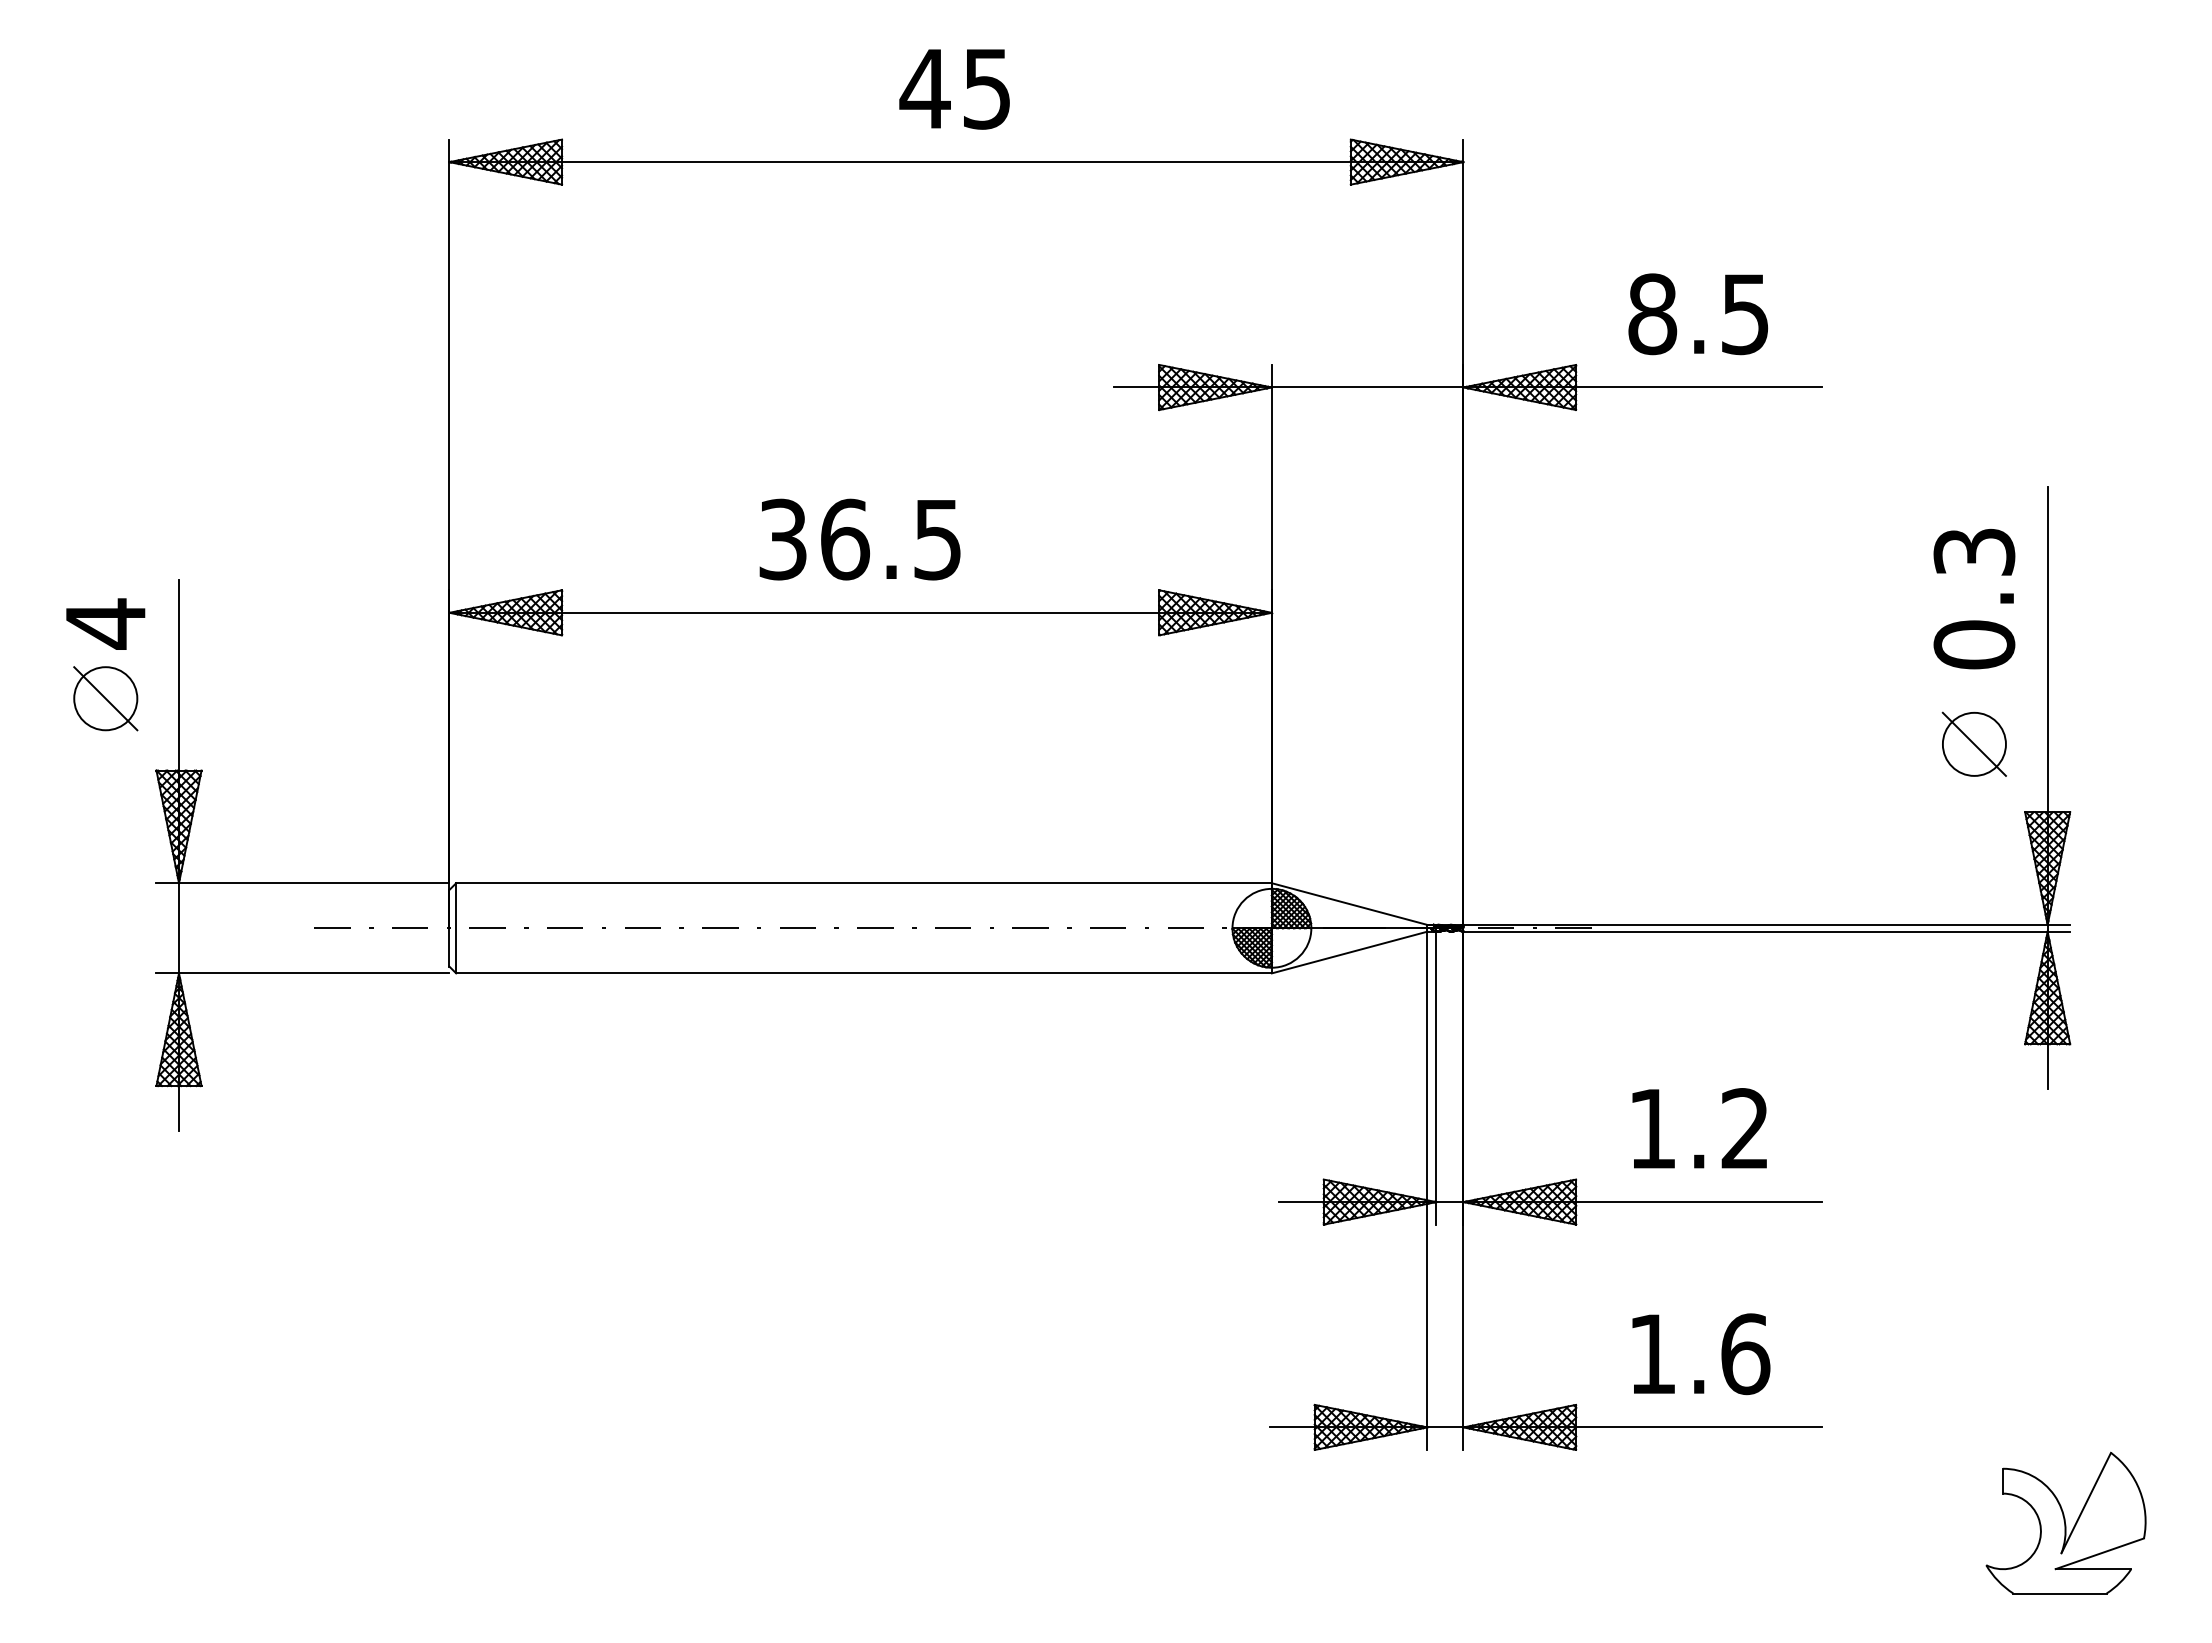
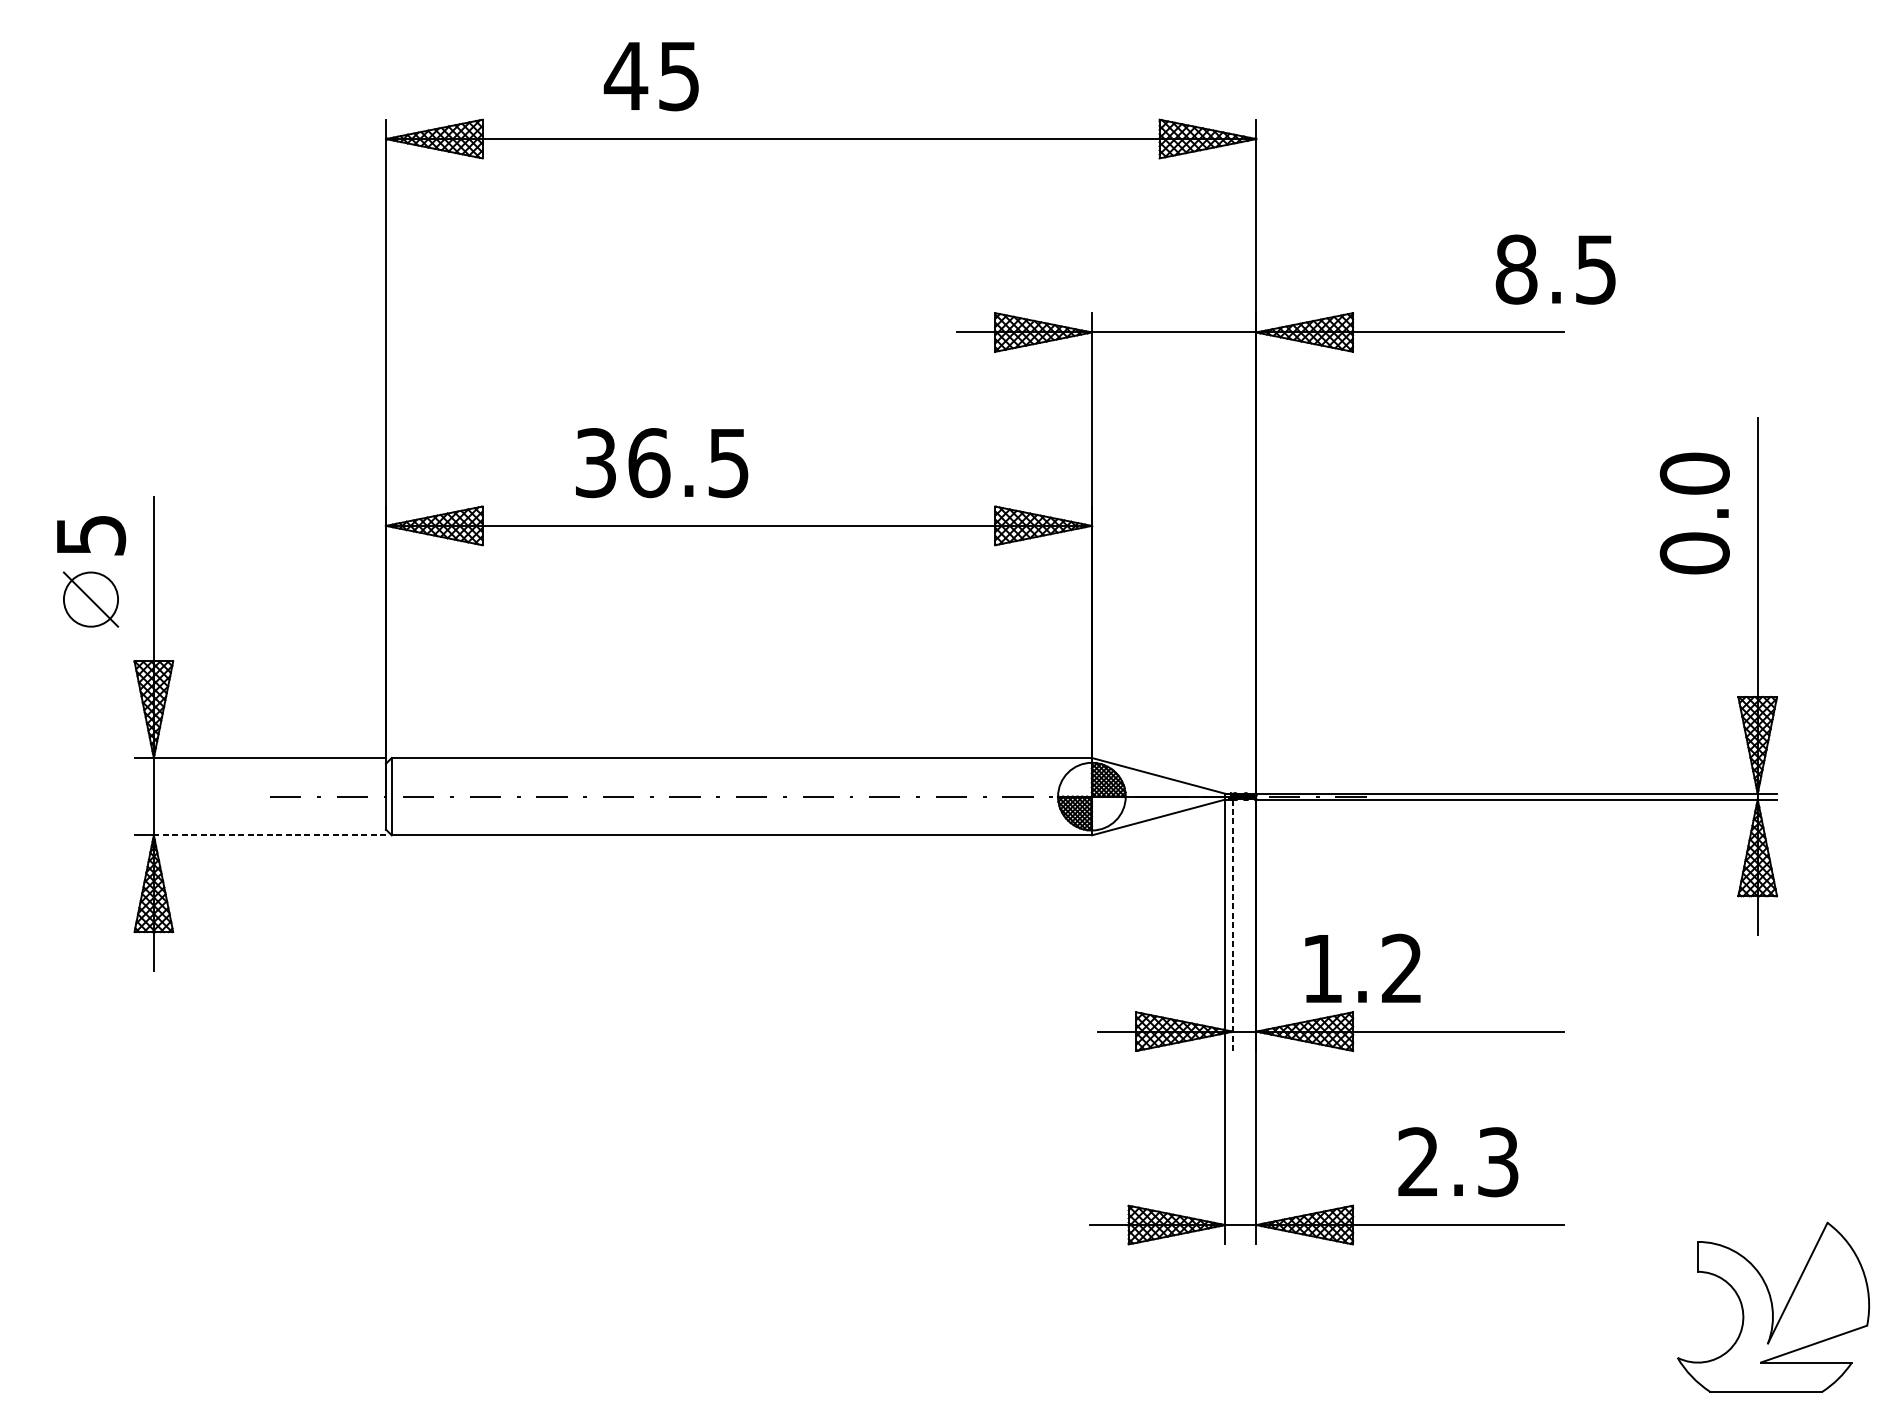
text: (954, 89) -> (651, 76), moved
text: (1698, 314) -> (1555, 269), moved
text: (859, 539) -> (661, 462), moved
text: (1974, 551) -> (1694, 473), 0.3 -> 0.0
text: (106, 623) -> (91, 535), 4 -> 5
part: (1973, 743) -> (1694, 638), removed
line: (313, 973) -> (269, 835), solid -> dashed
line: (1436, 1078) -> (1233, 925), solid -> dashed
text: (1699, 1128) -> (1362, 968), moved
text: (1699, 1354) -> (1458, 1162), 1.6 -> 2.3
part: (2065, 1522) -> (1773, 1306), size x1.4

